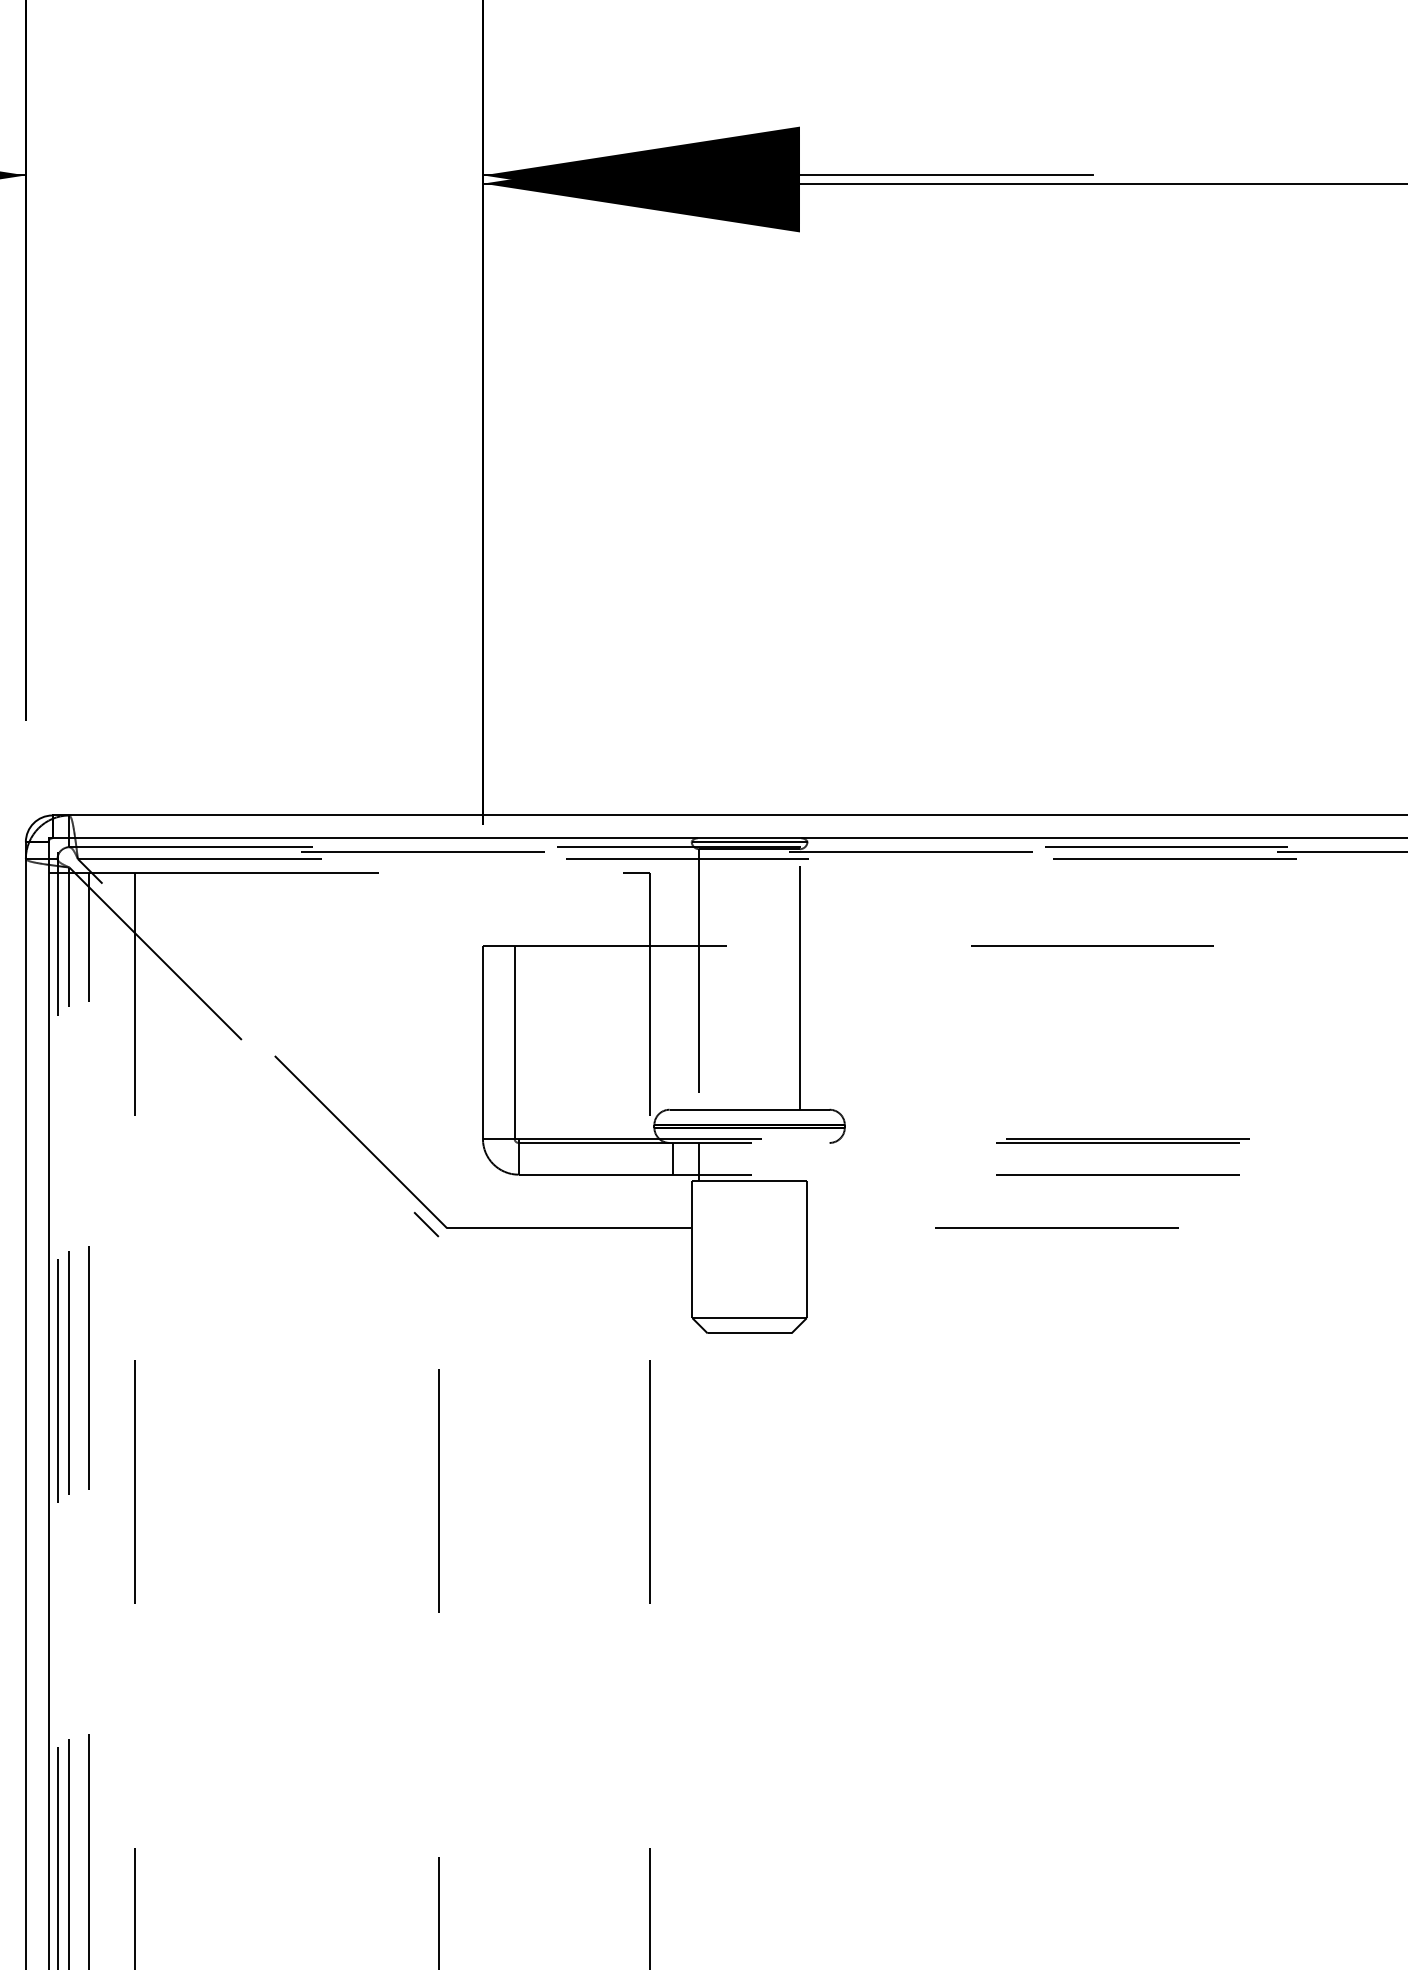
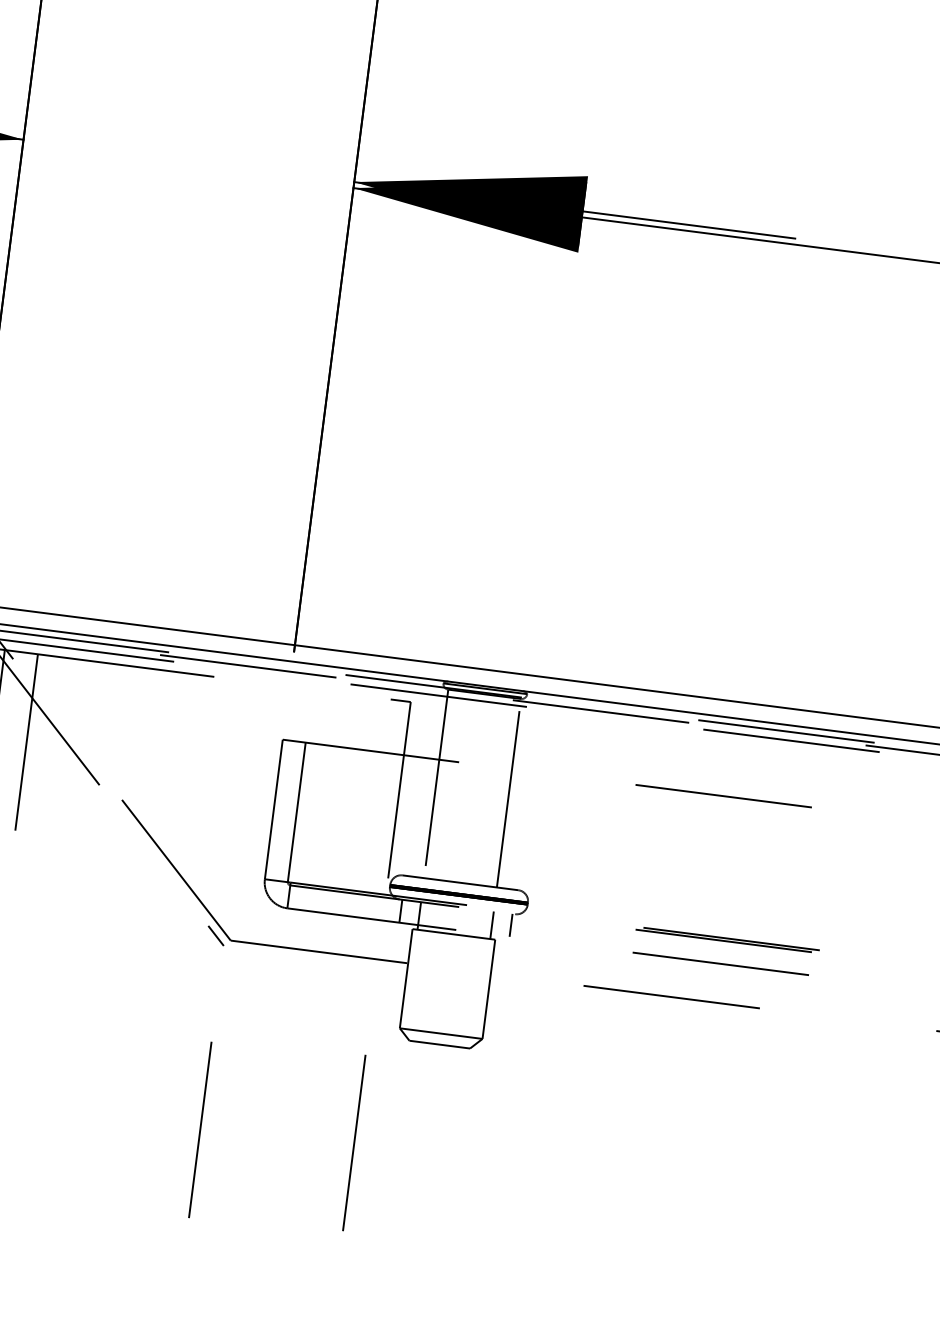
line: (825, 1158) -> (510, 925), added
line: (799, 1161) -> (491, 924), added

